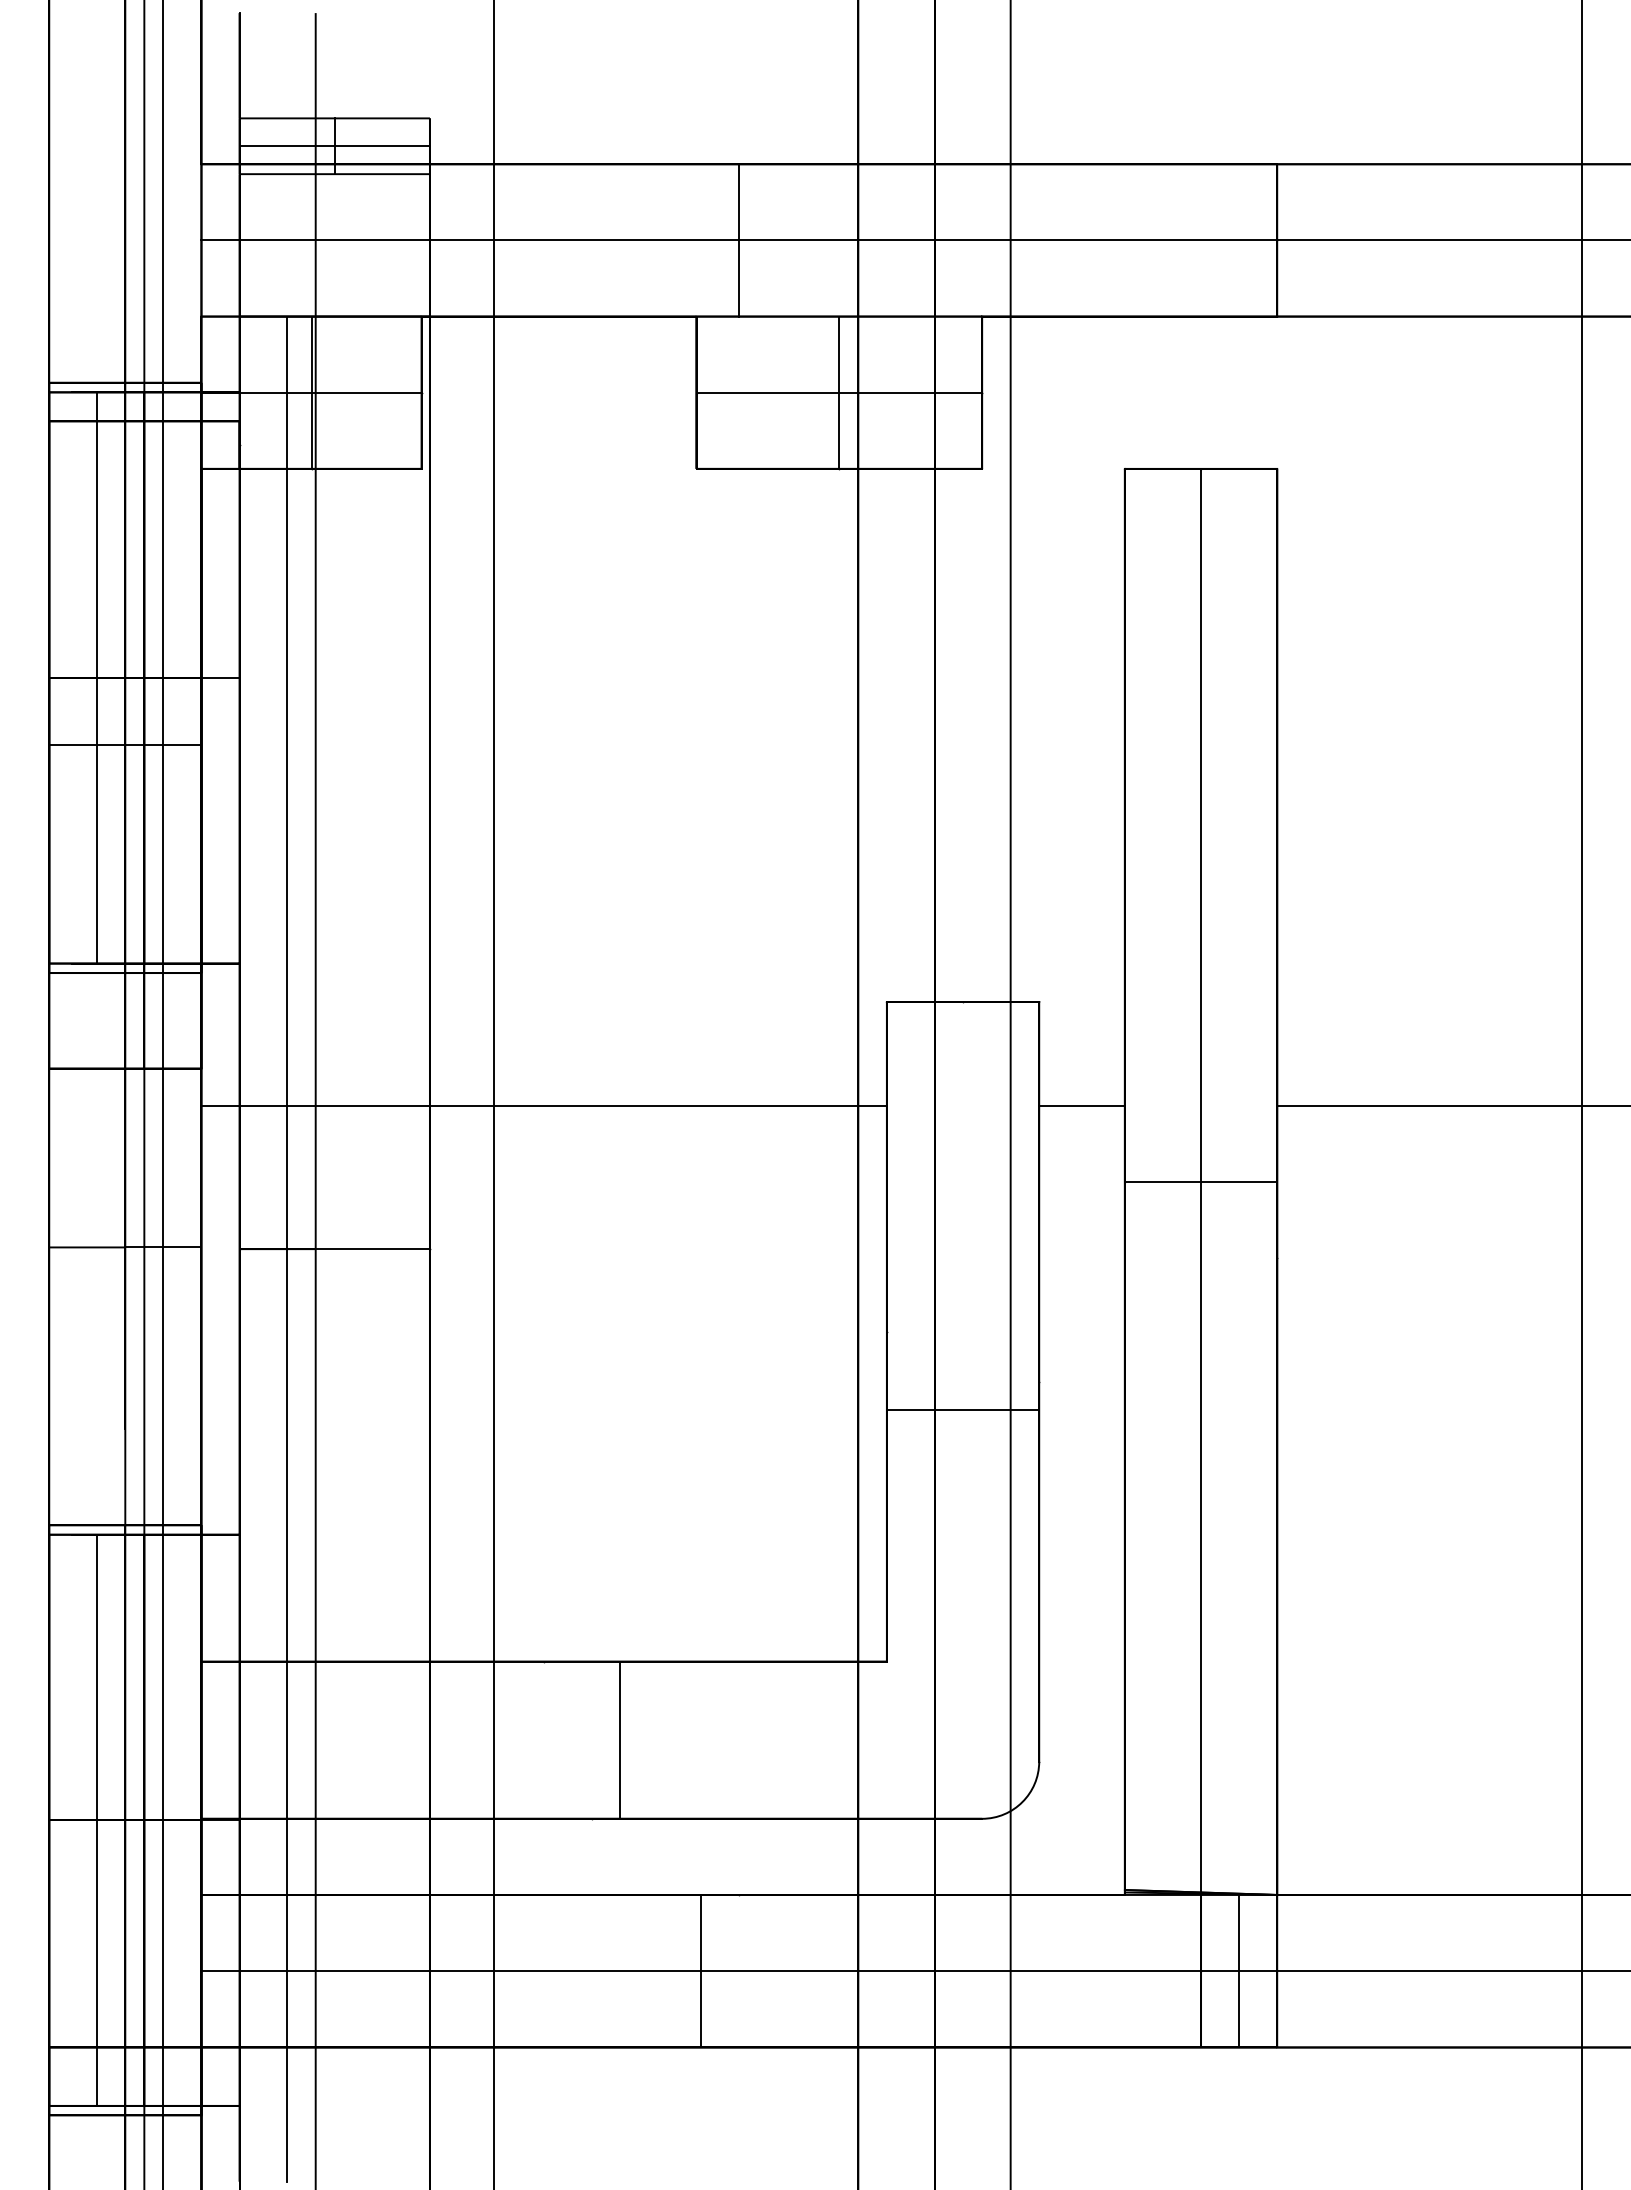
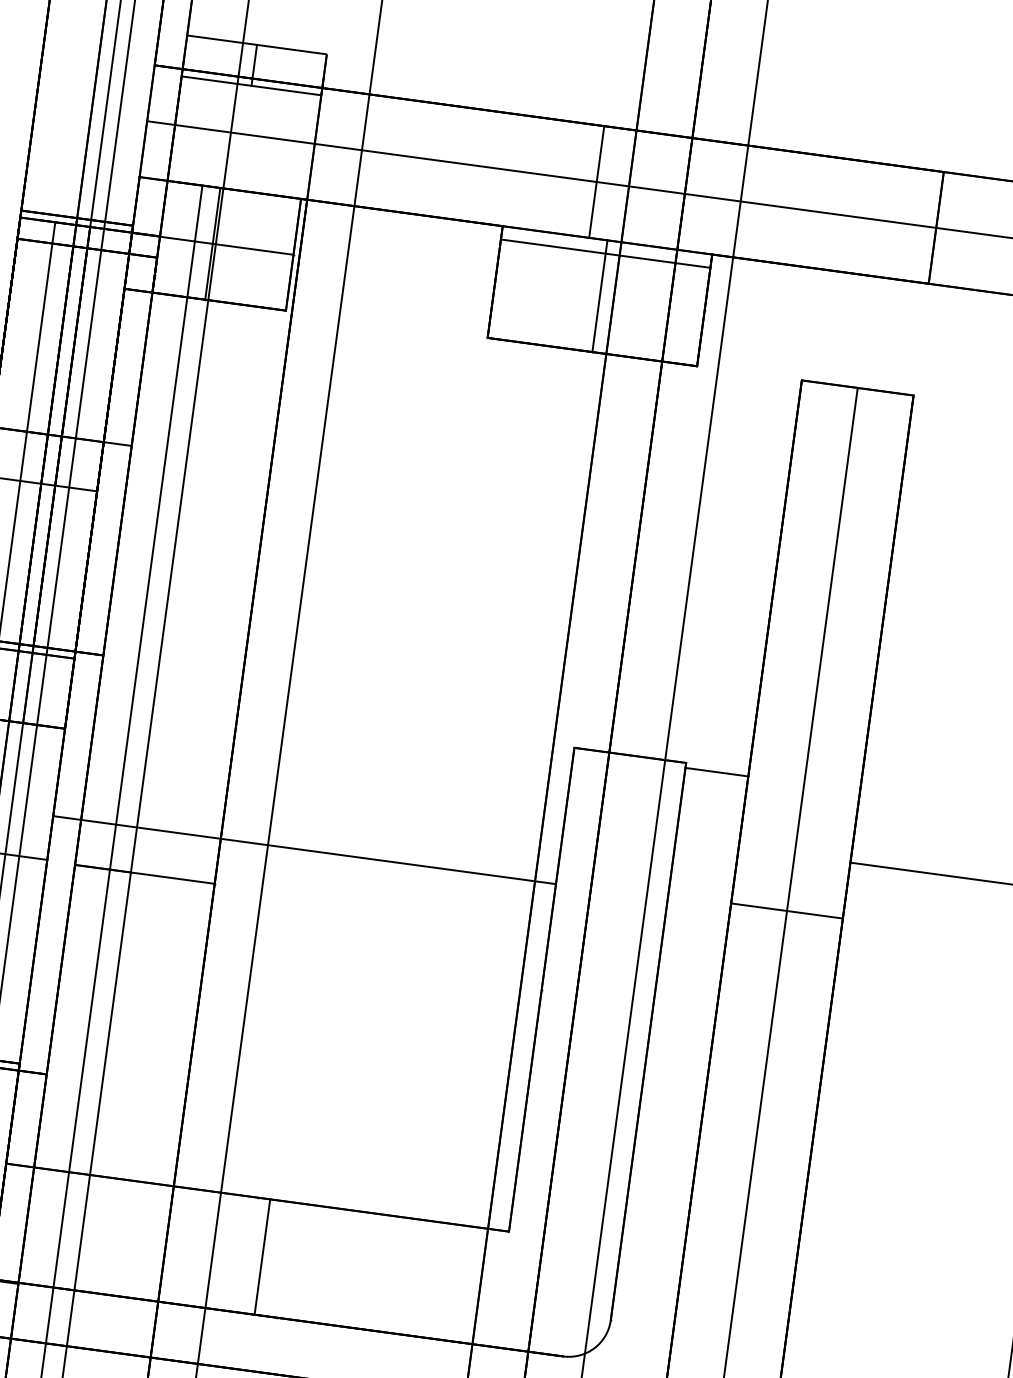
line: (334, 146) -> (254, 65), removed
line: (739, 240) -> (596, 182), moved
line: (839, 392) -> (605, 253), moved
line: (543, 1105) -> (304, 849), moved
line: (1081, 1105) -> (716, 771), moved
line: (962, 1410) -> (589, 1054), removed
line: (620, 1739) -> (262, 1256), moved

